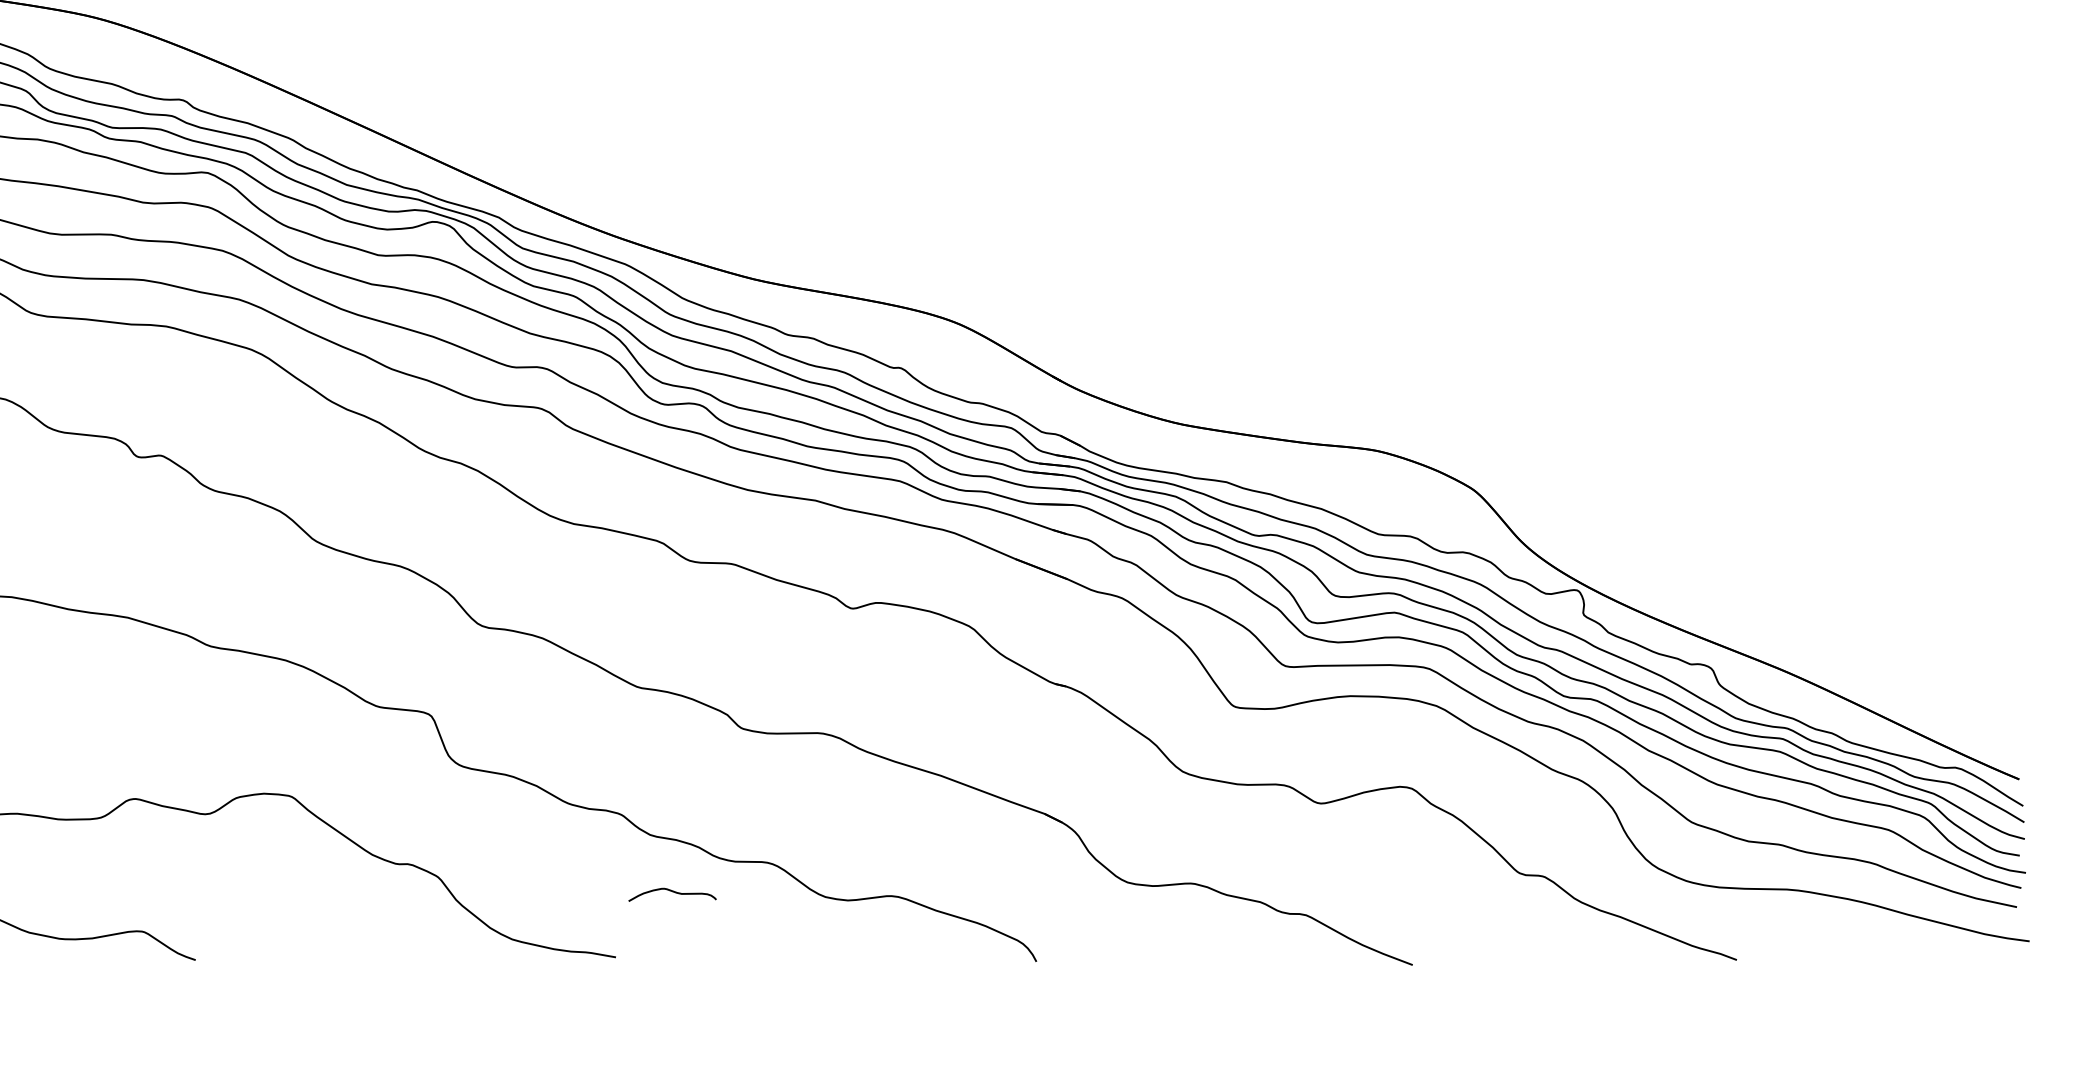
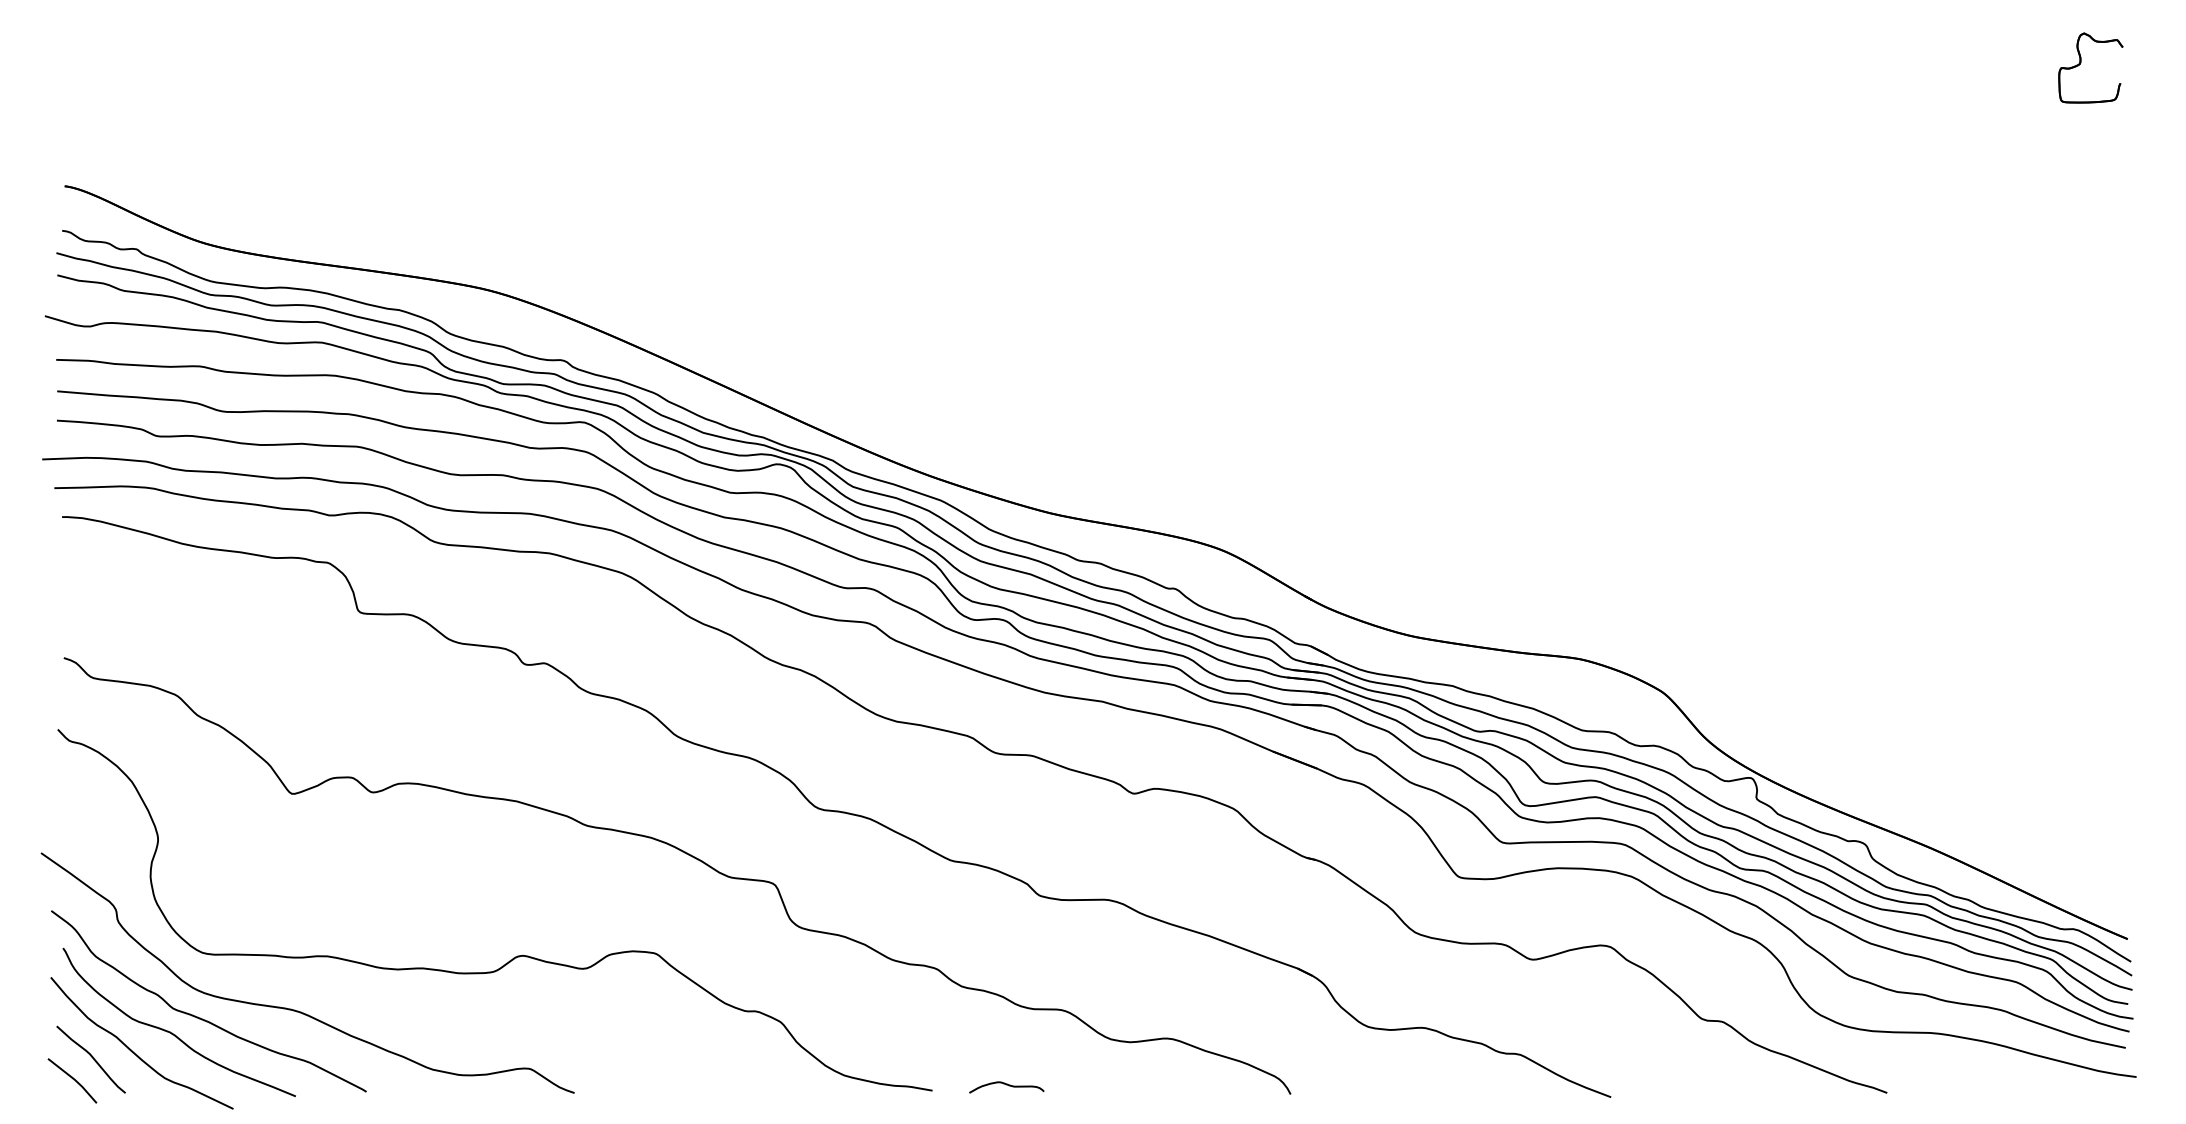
curve: (672, 892) -> (1006, 1085), moved

